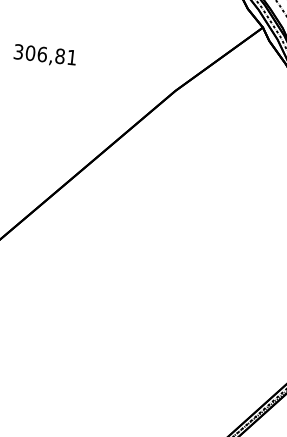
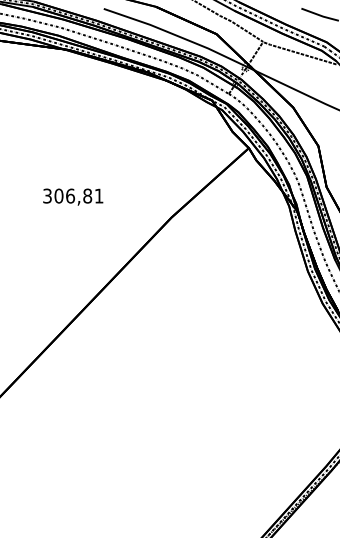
text: (45, 55) -> (73, 196), moved

